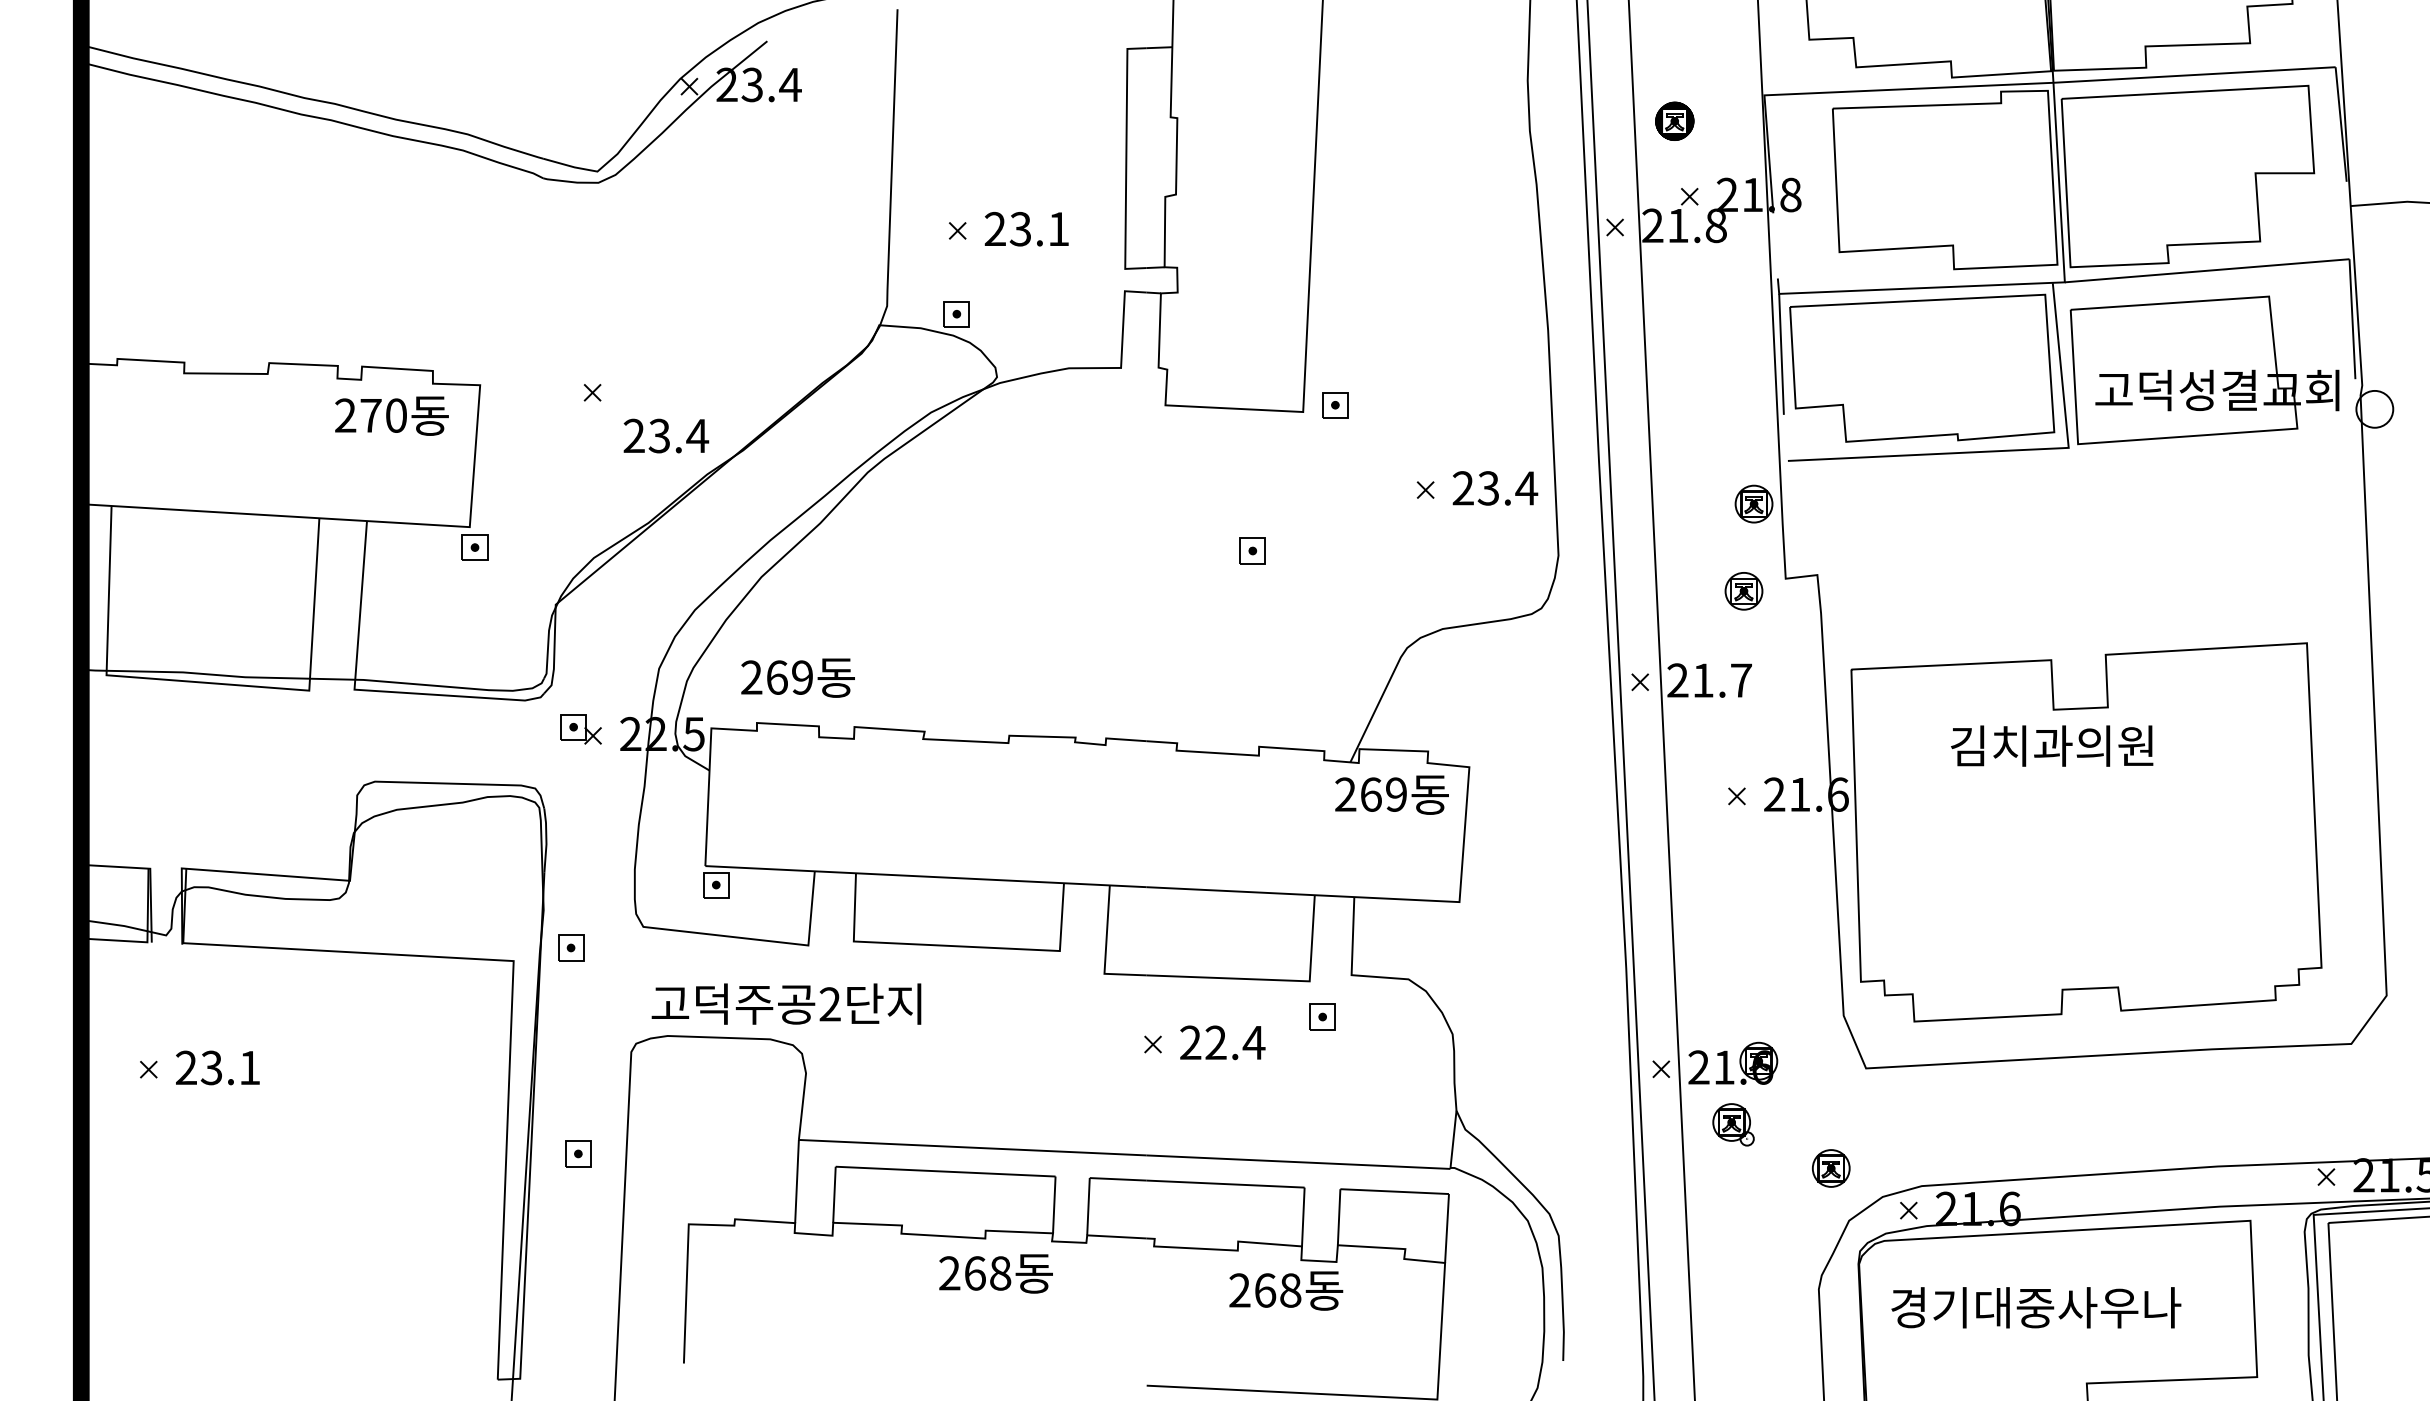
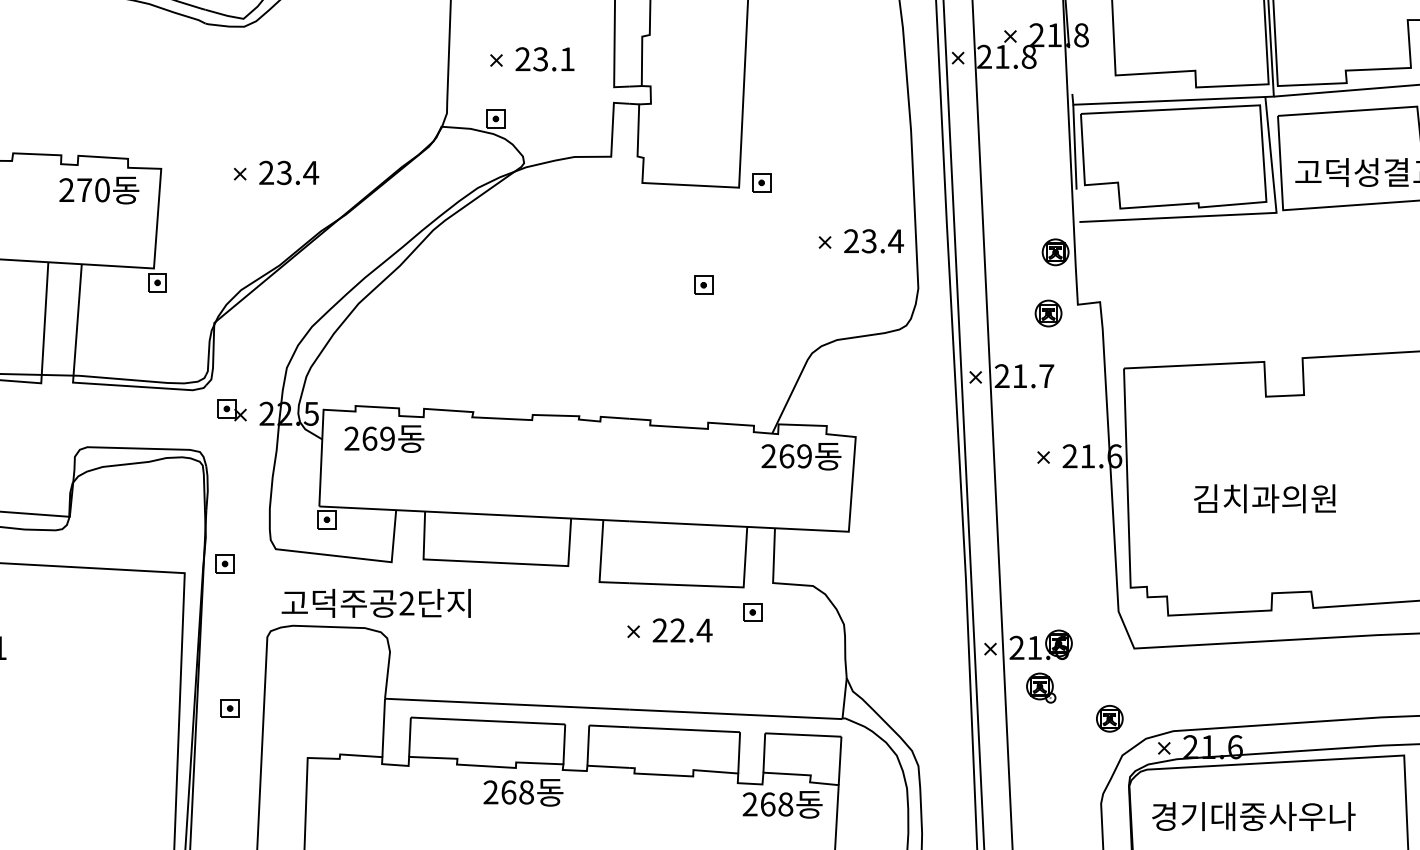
text: (666, 435) -> (289, 172), moved
text: (797, 677) -> (384, 438), moved
text: (2052, 745) -> (1265, 498), moved
text: (1286, 1290) -> (782, 804), moved

